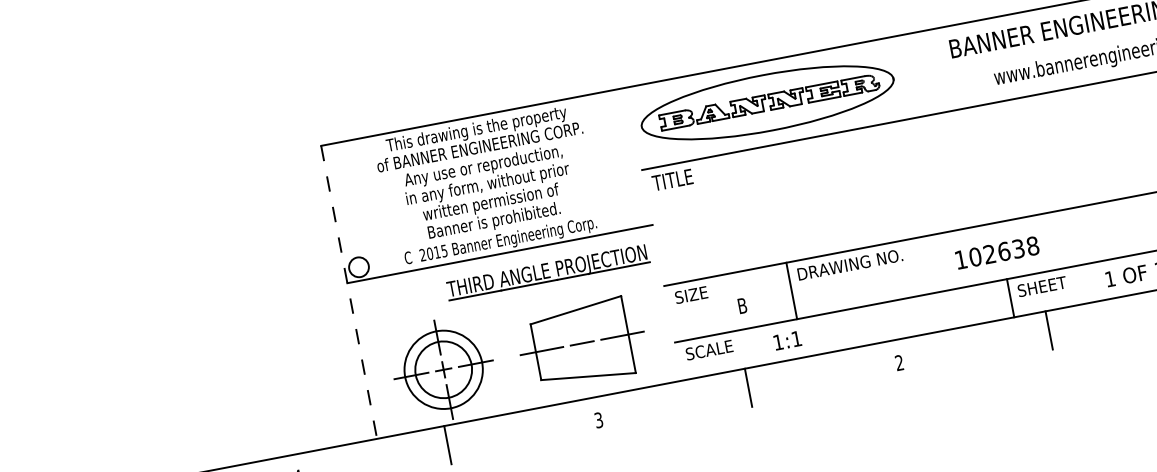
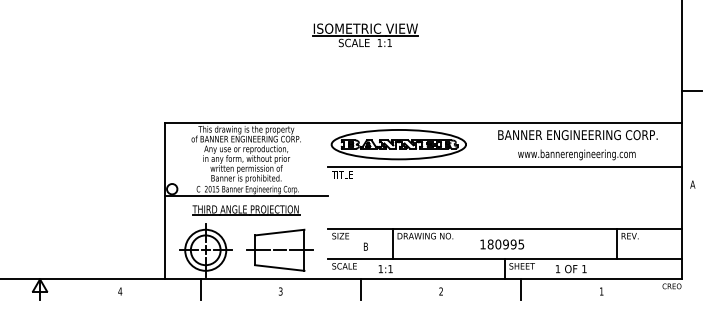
text: (1003, 251) -> (505, 244), 102638 -> 180995
part: (548, 272) -> (246, 210), moved
line: (348, 293) -> (164, 201), dashed -> solid

